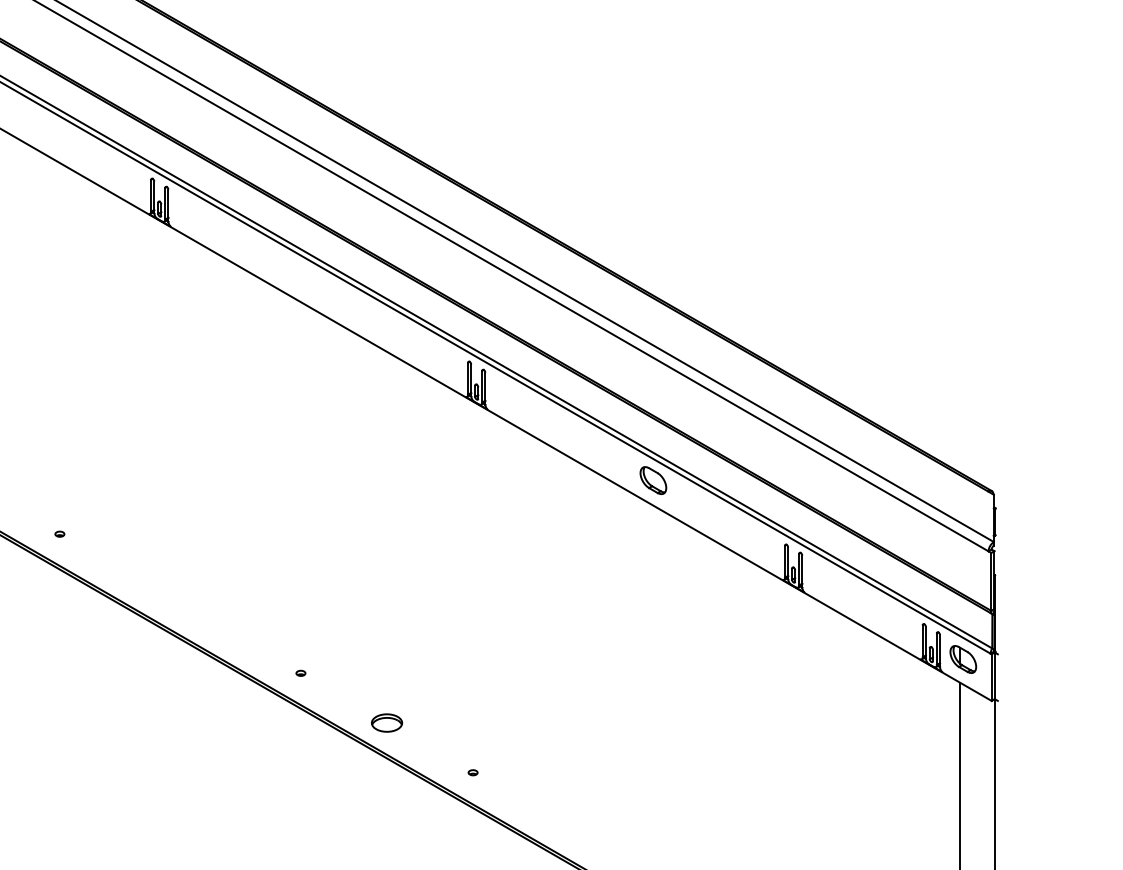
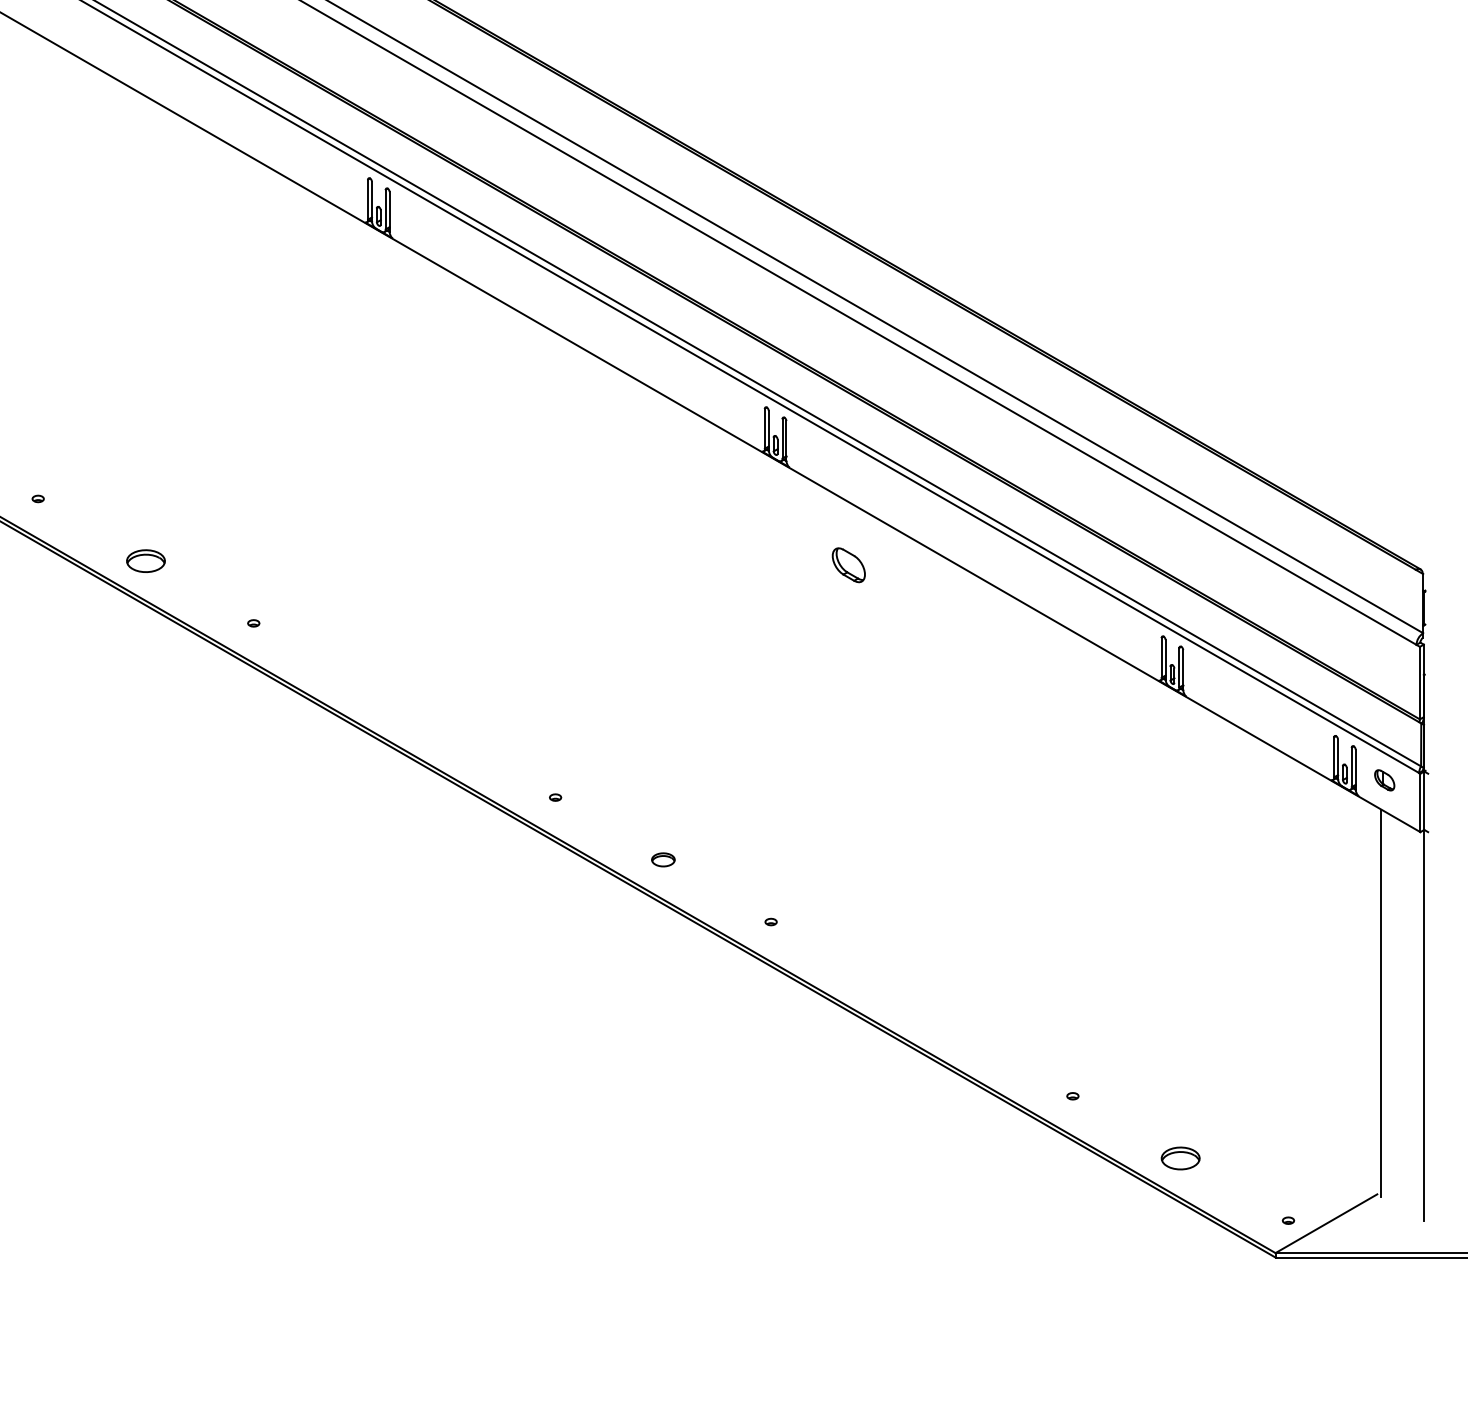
part: (653, 480) -> (848, 565), moved
part: (963, 659) -> (1384, 780), size x0.6
part: (387, 722) -> (663, 859), size x0.6

